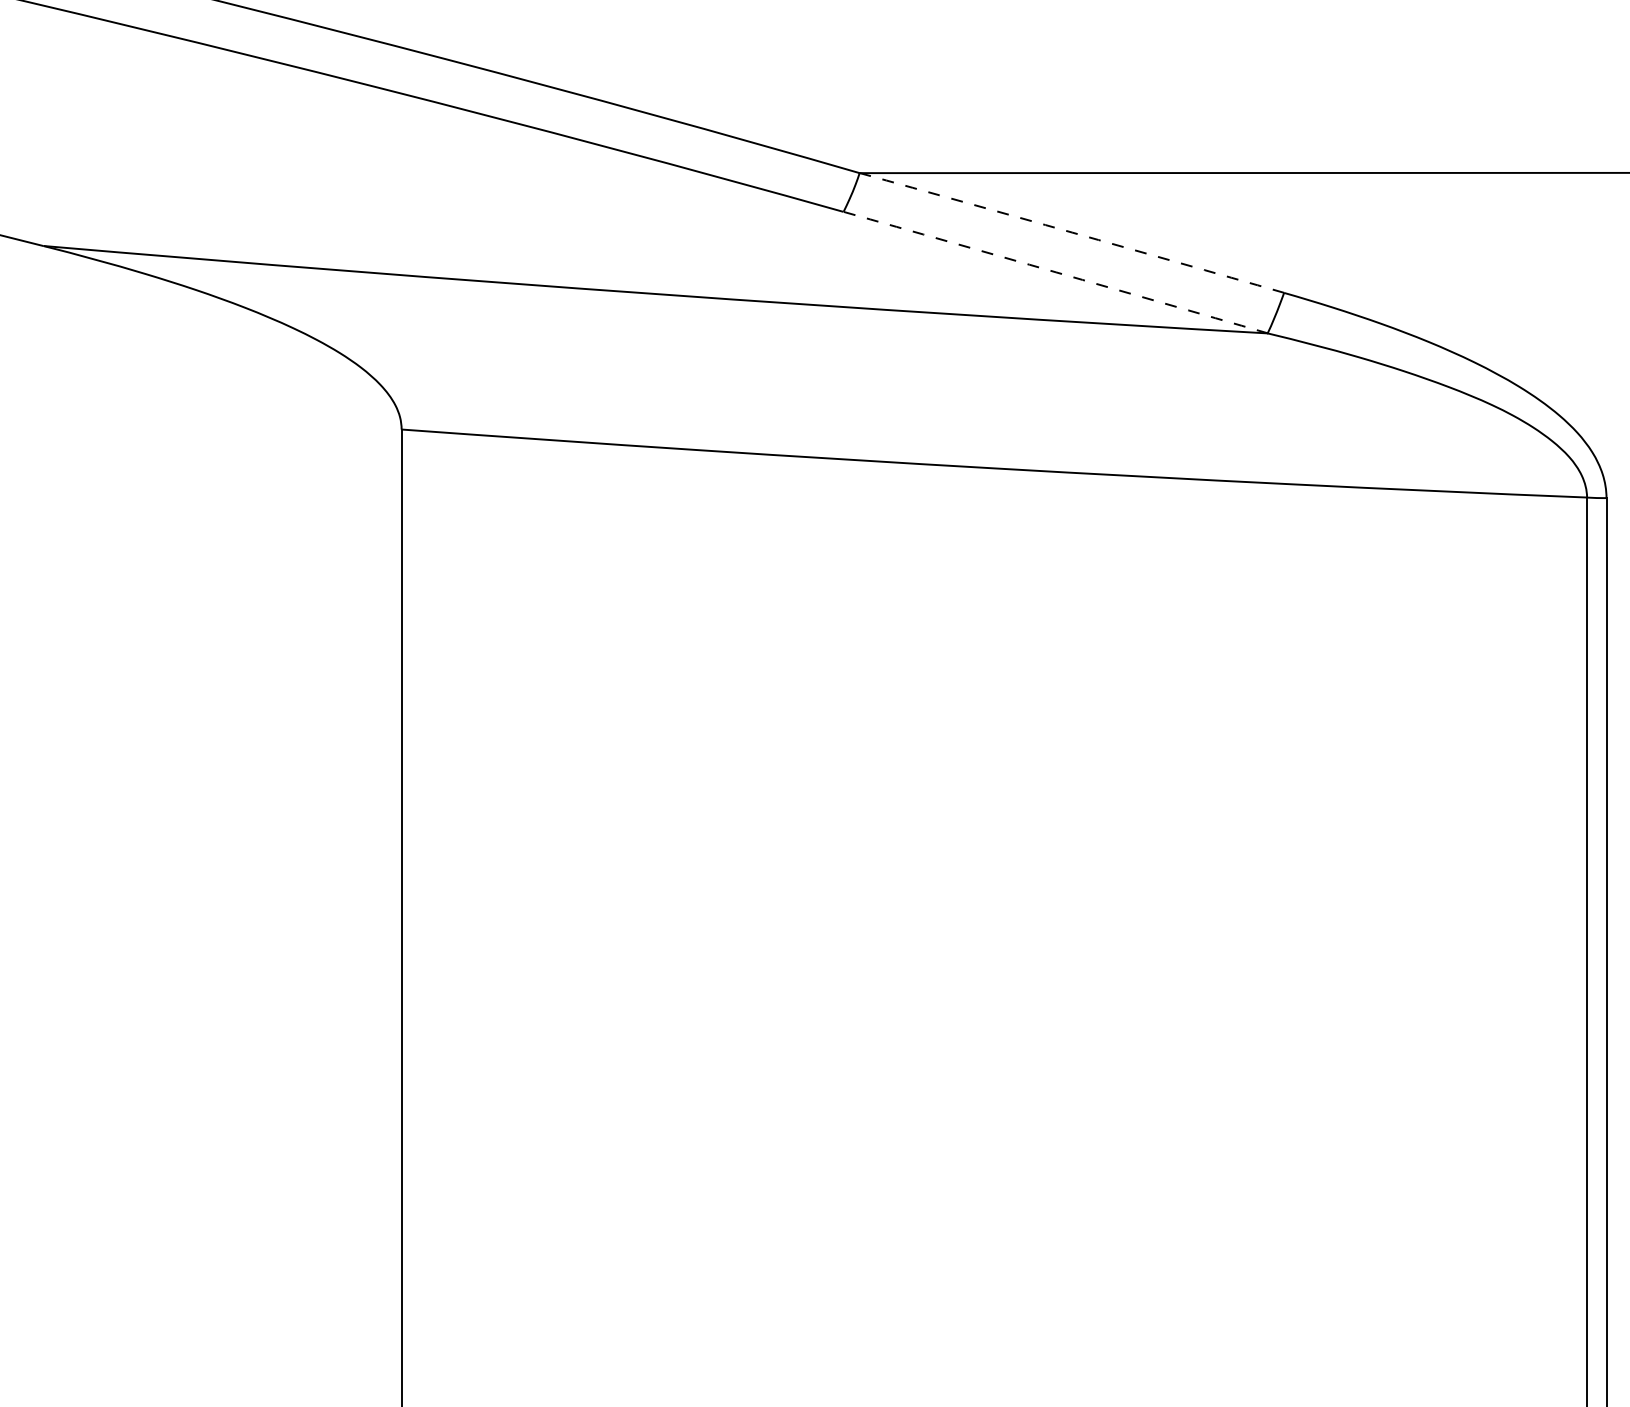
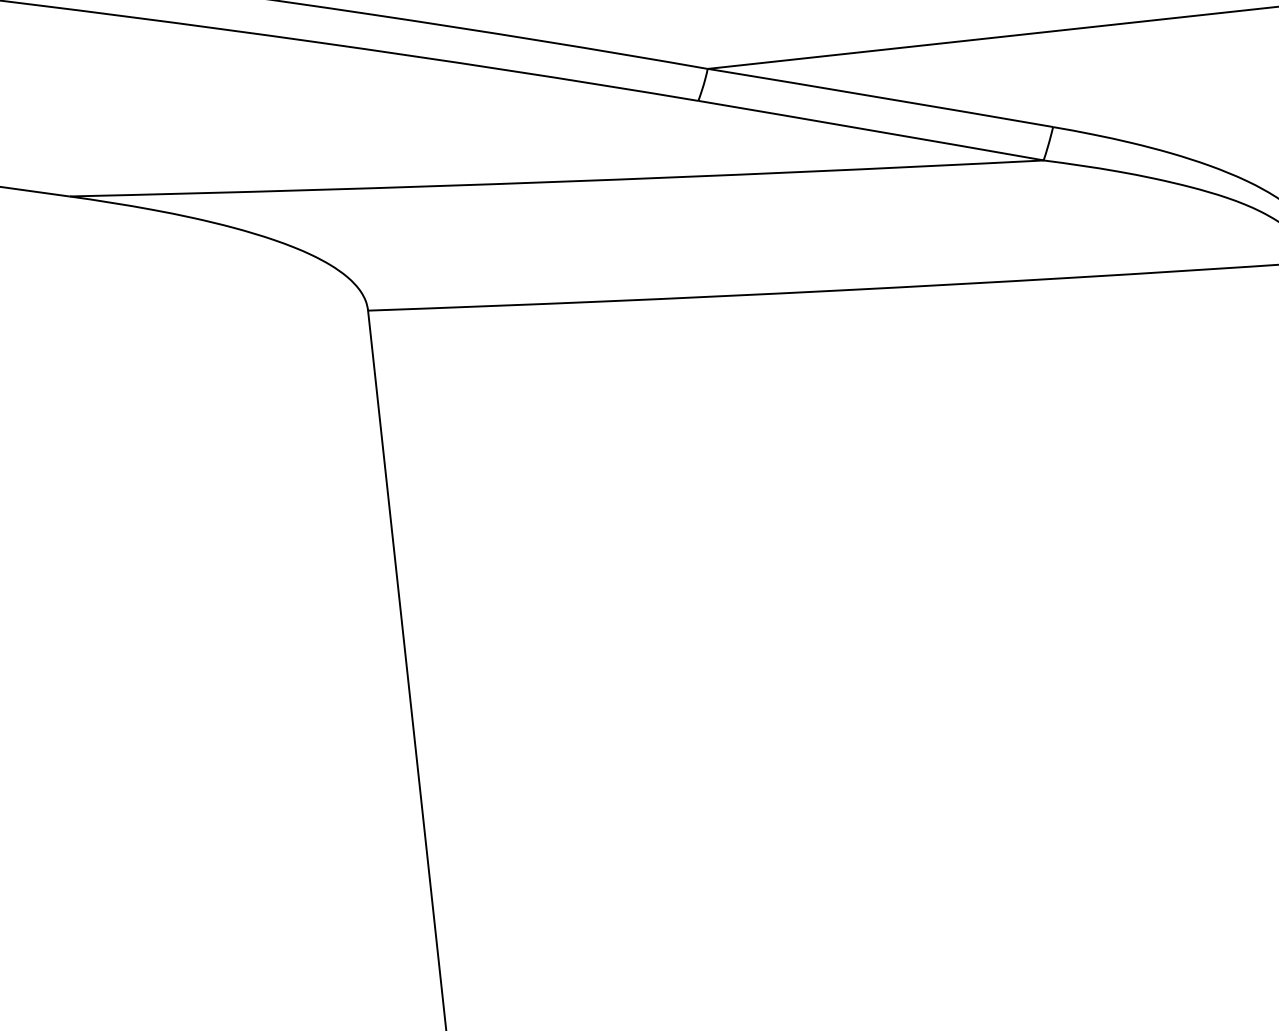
arc: (1072, 232) -> (880, 97), dashed -> solid
arc: (1056, 272) -> (871, 130), dashed -> solid

